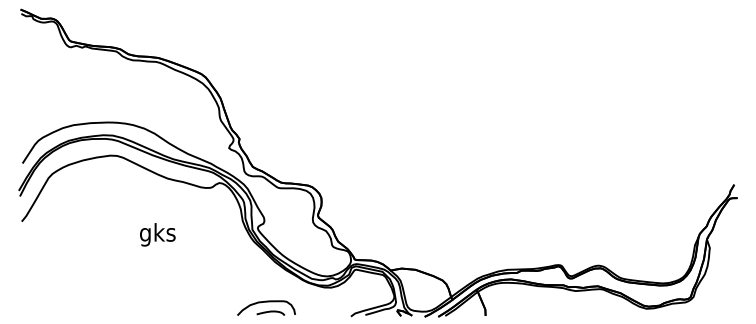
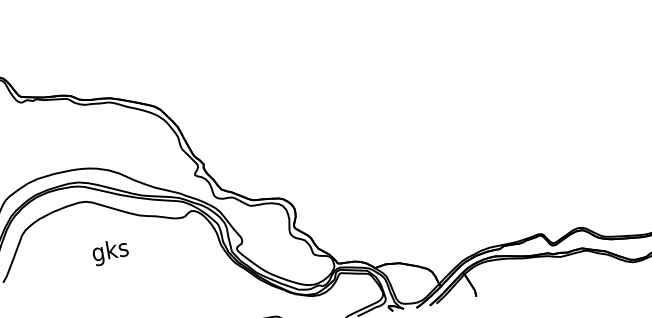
text: (157, 234) -> (110, 251), moved

